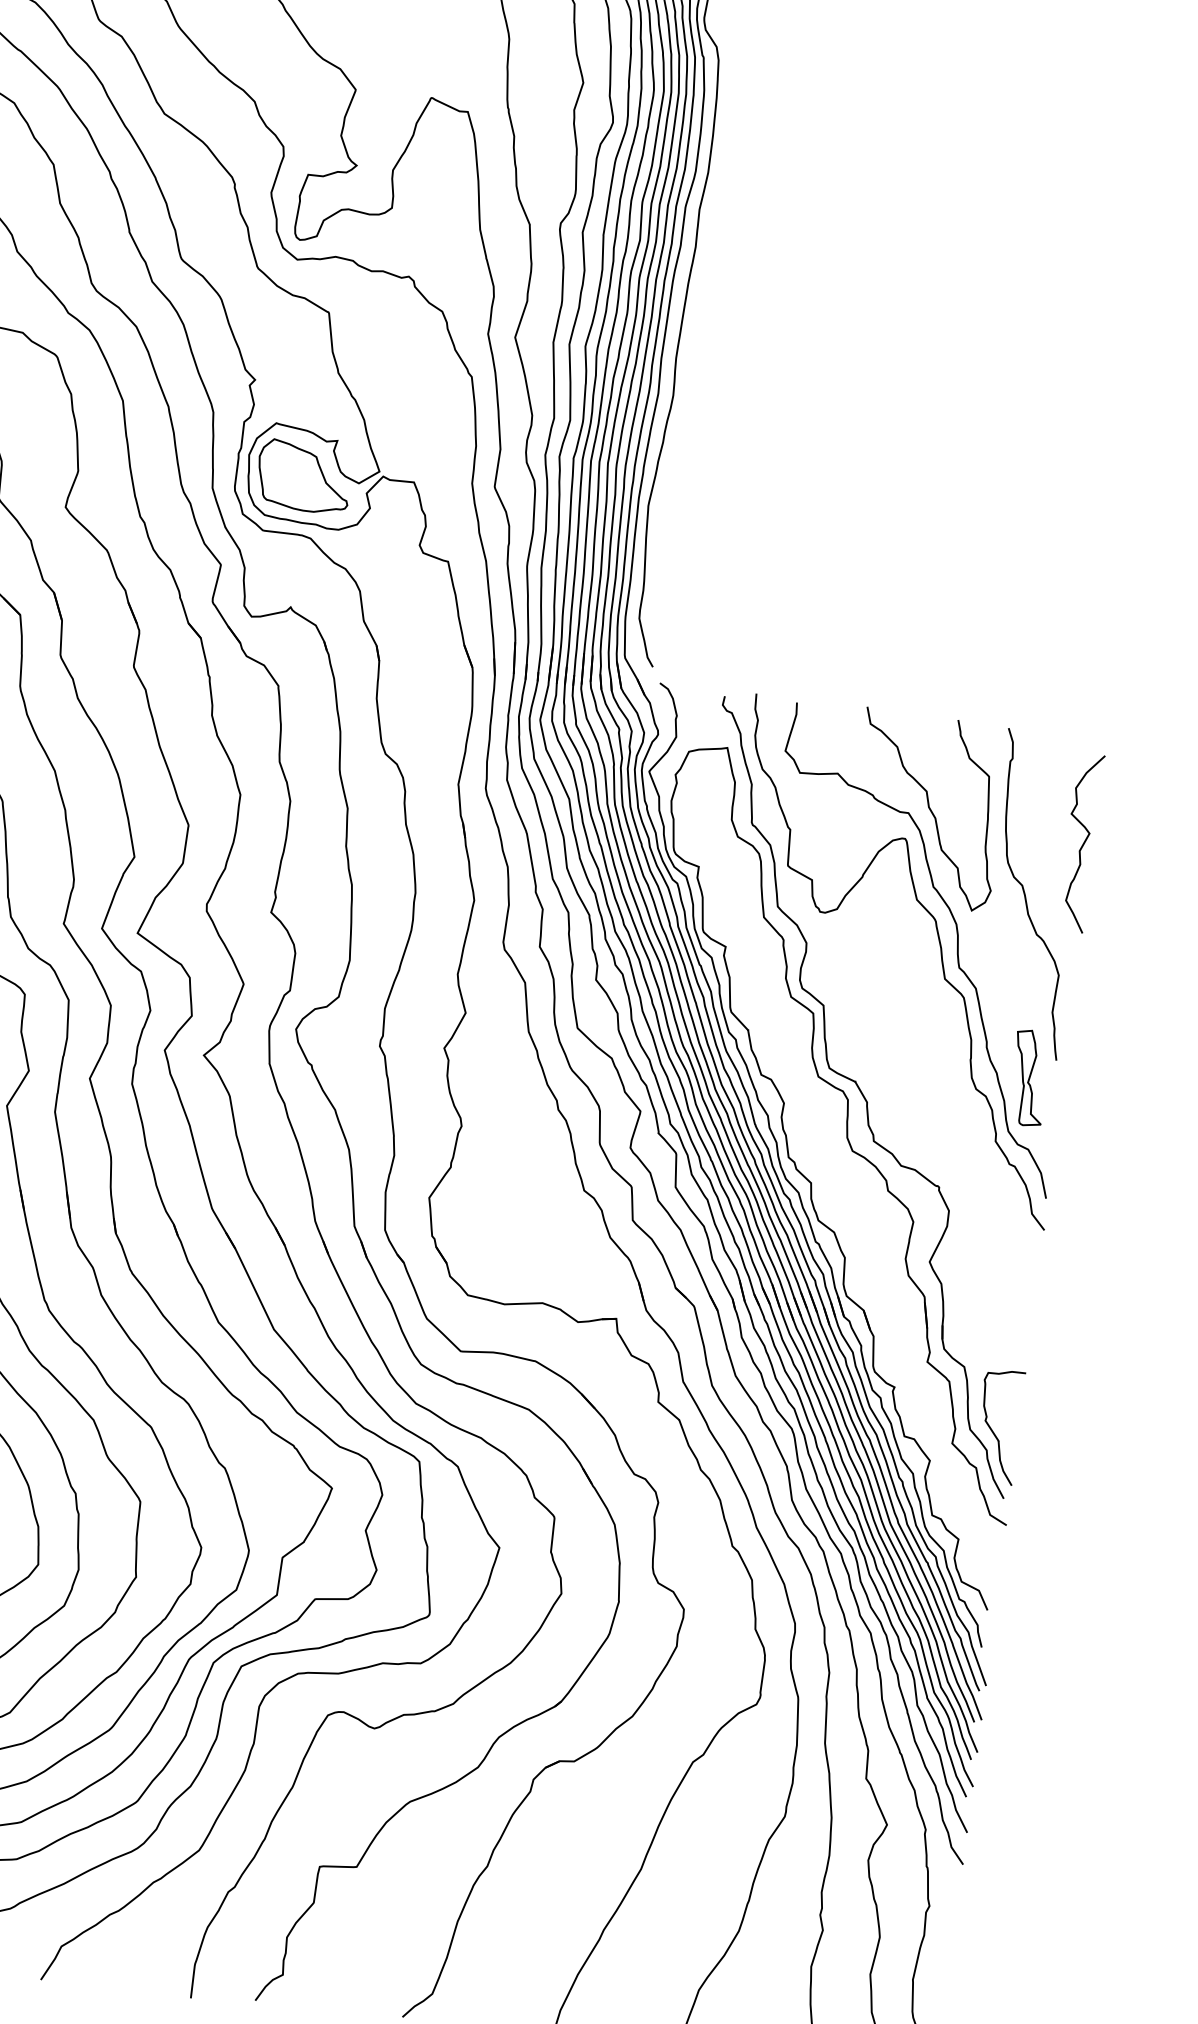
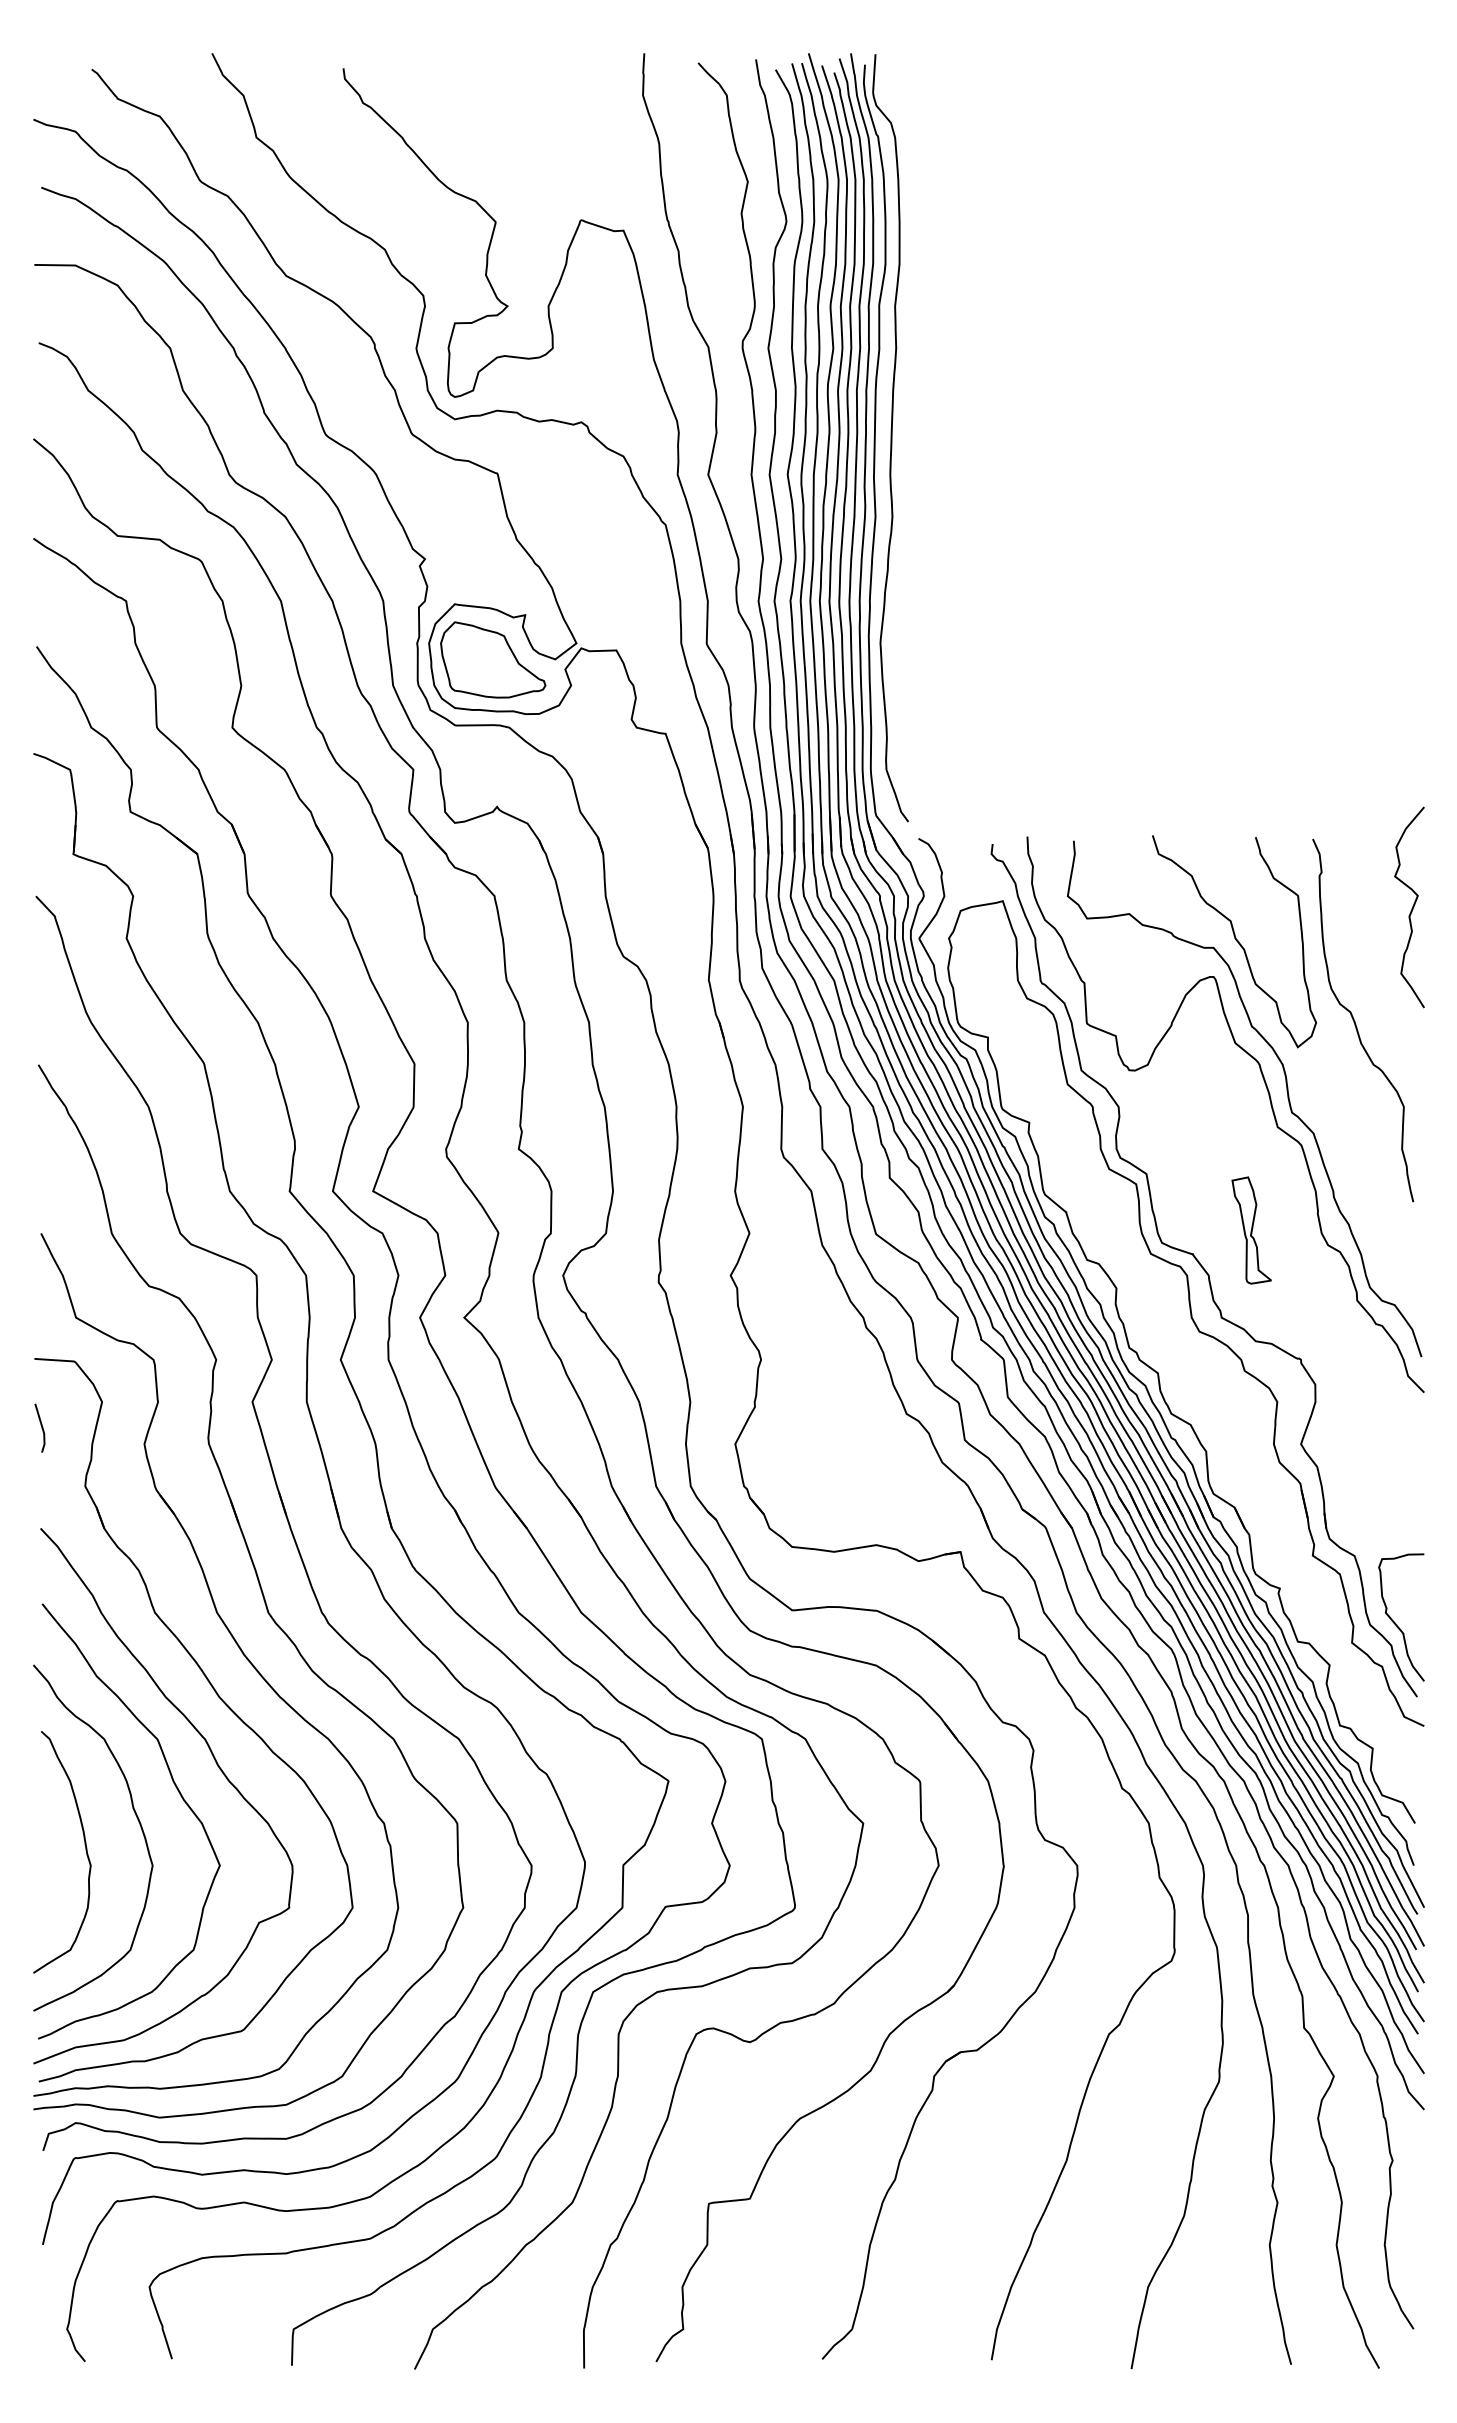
curve: (1082, 844) -> (1411, 908), moved
part: (1029, 1078) -> (1251, 1230), moved

